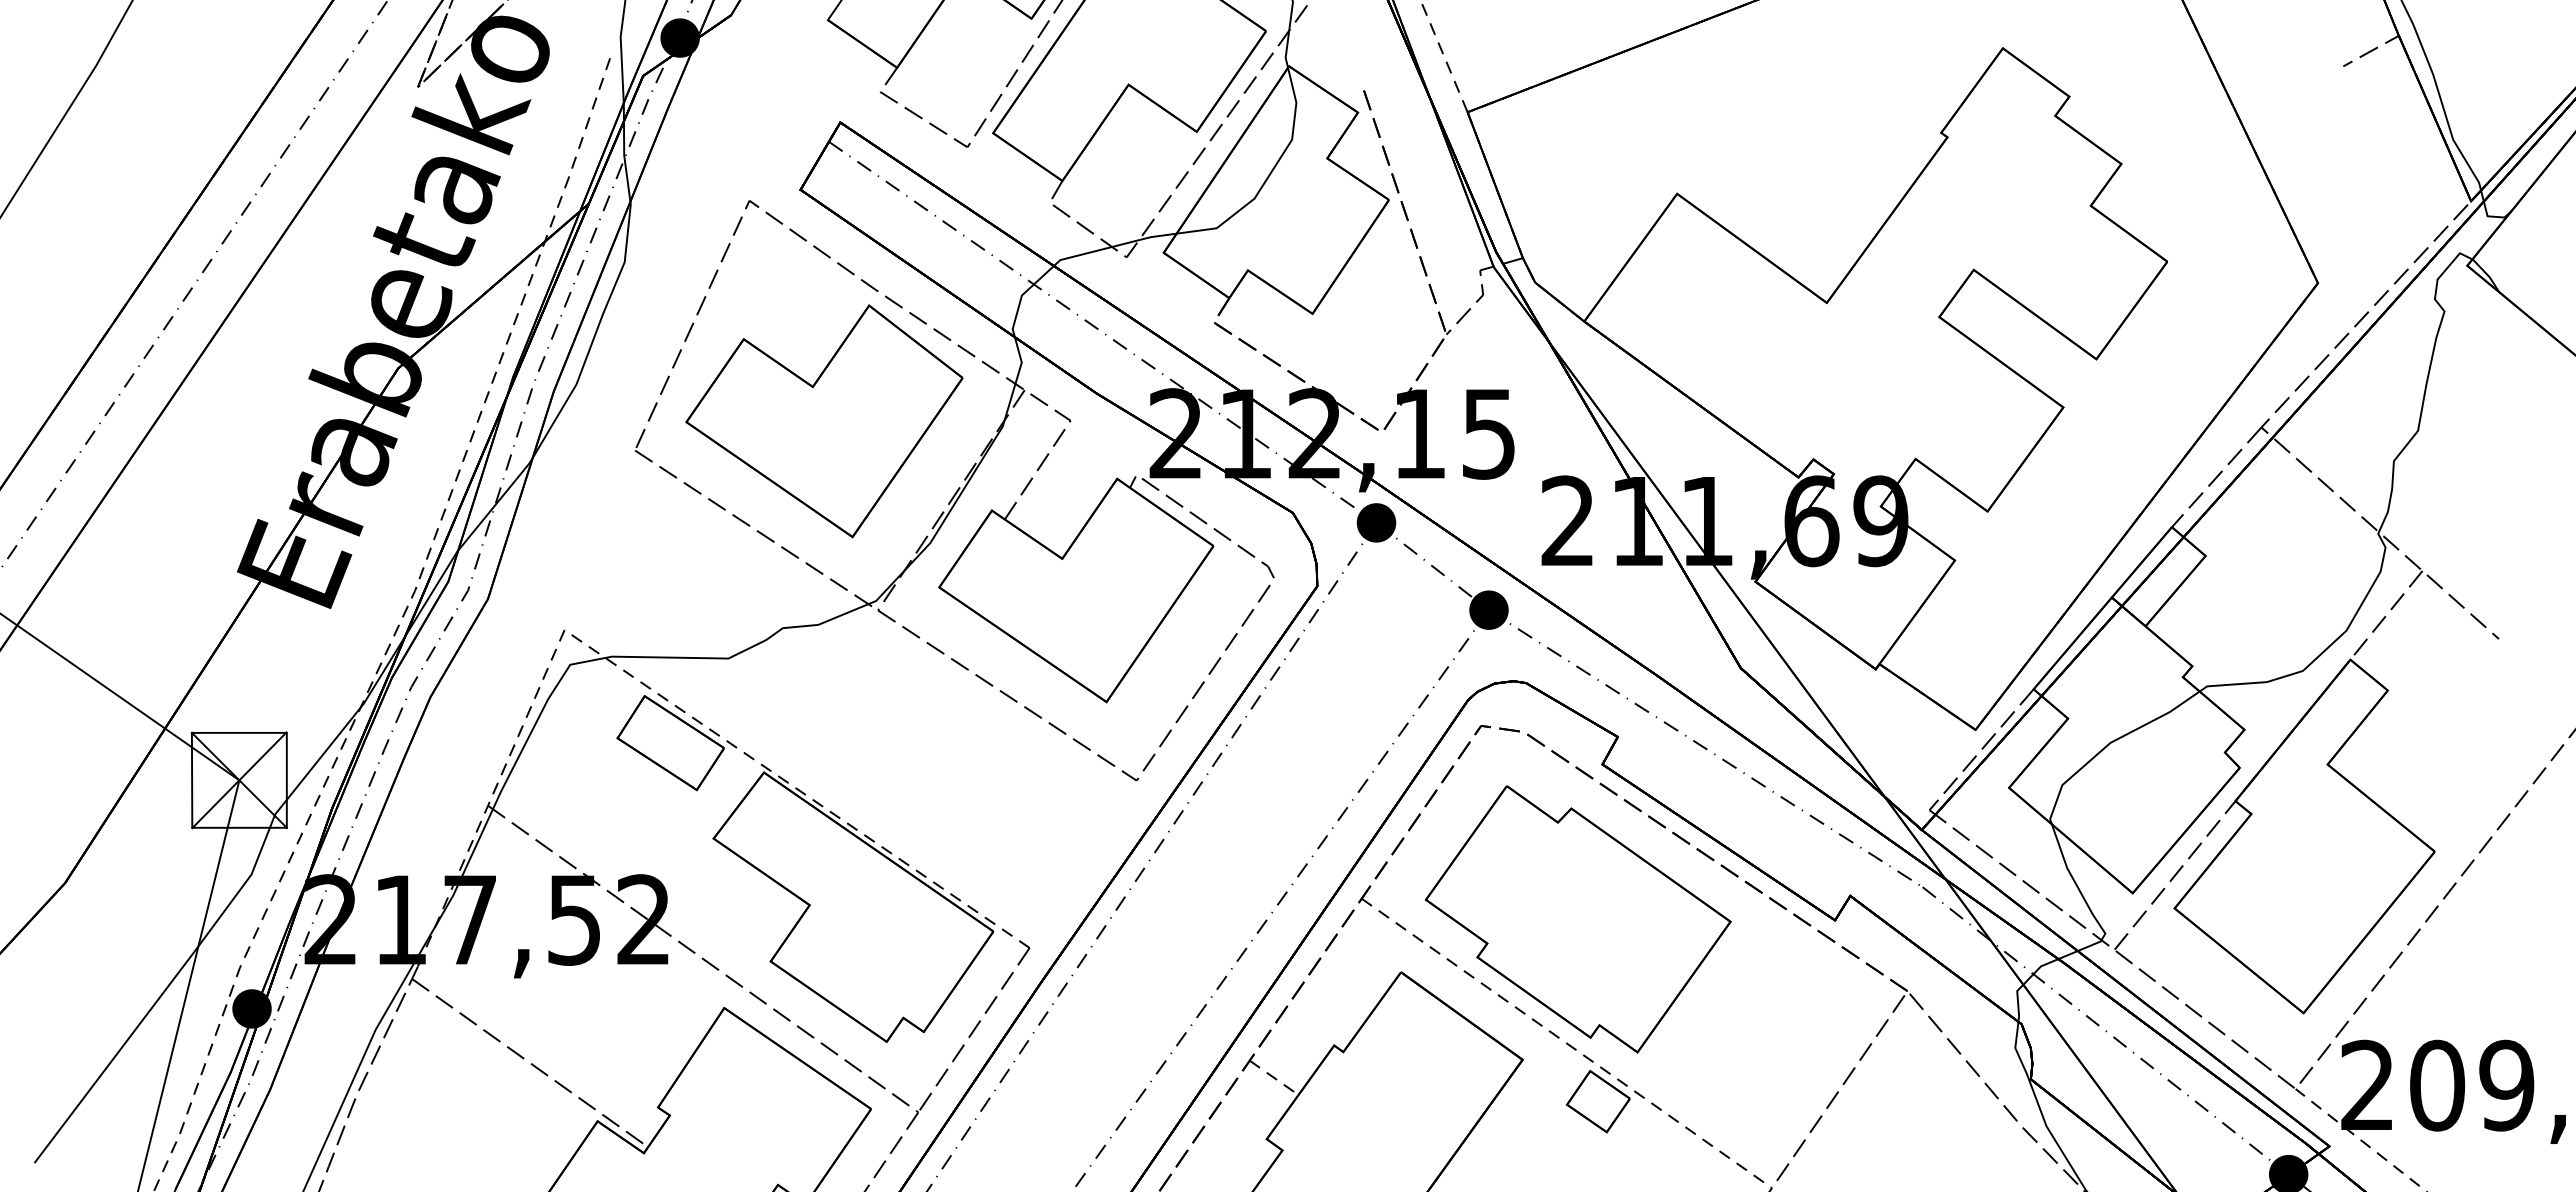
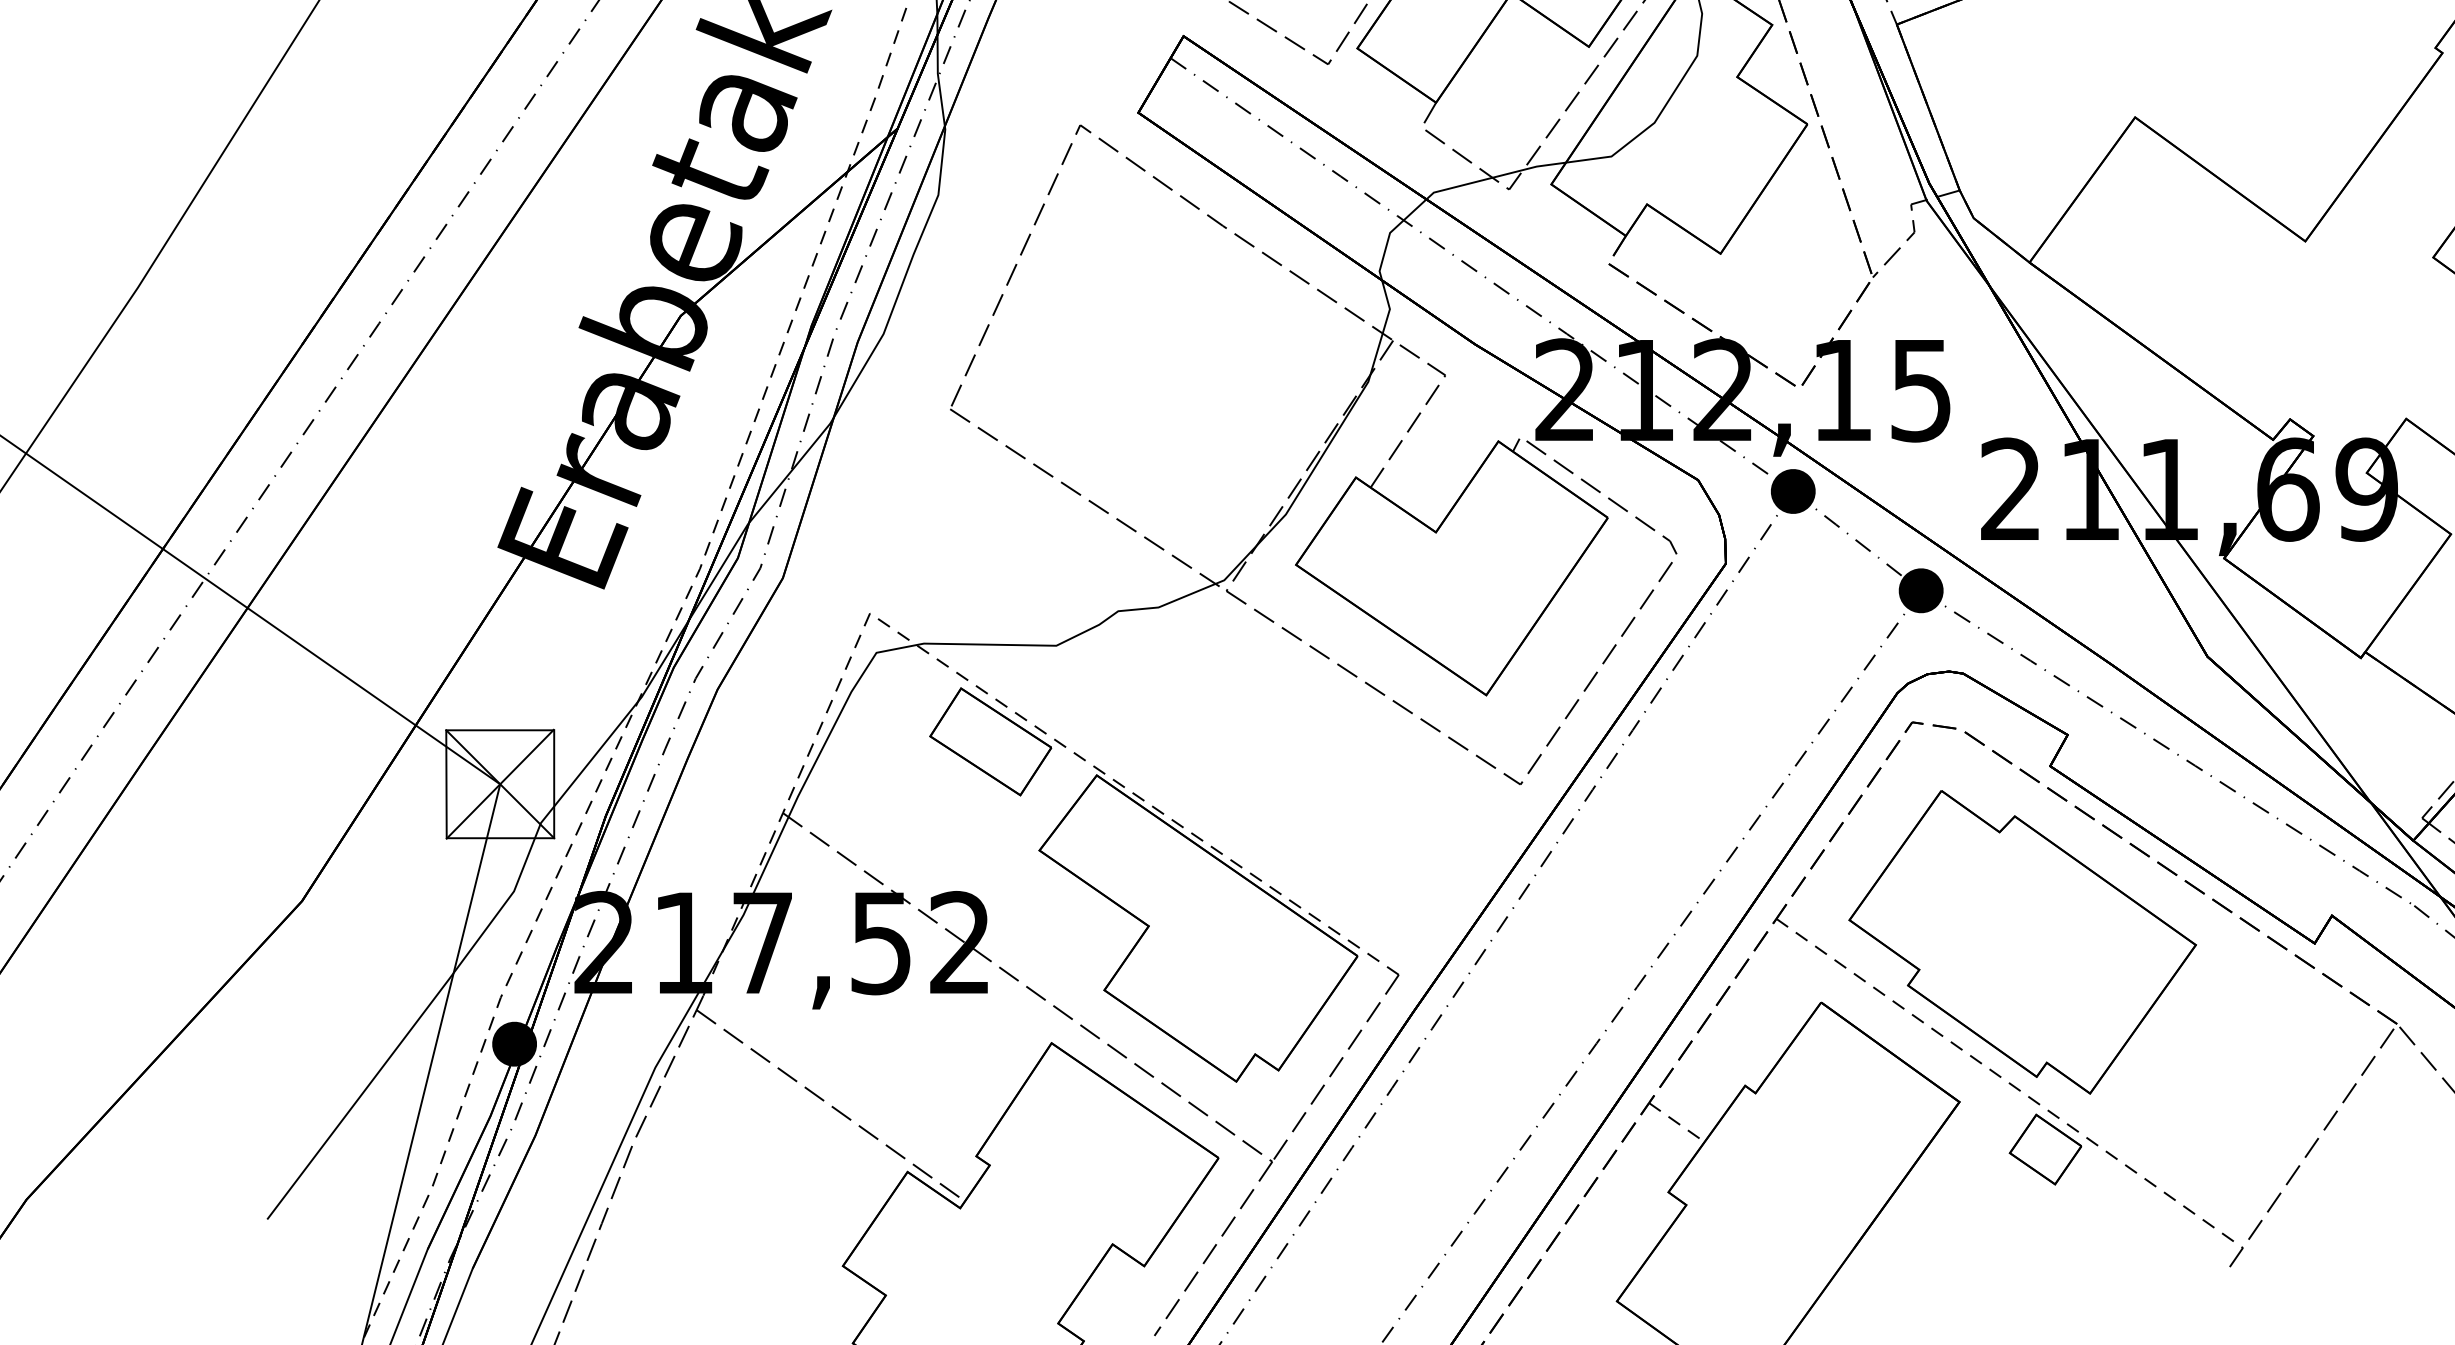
part: (824, 421) -> (1165, 376), removed

